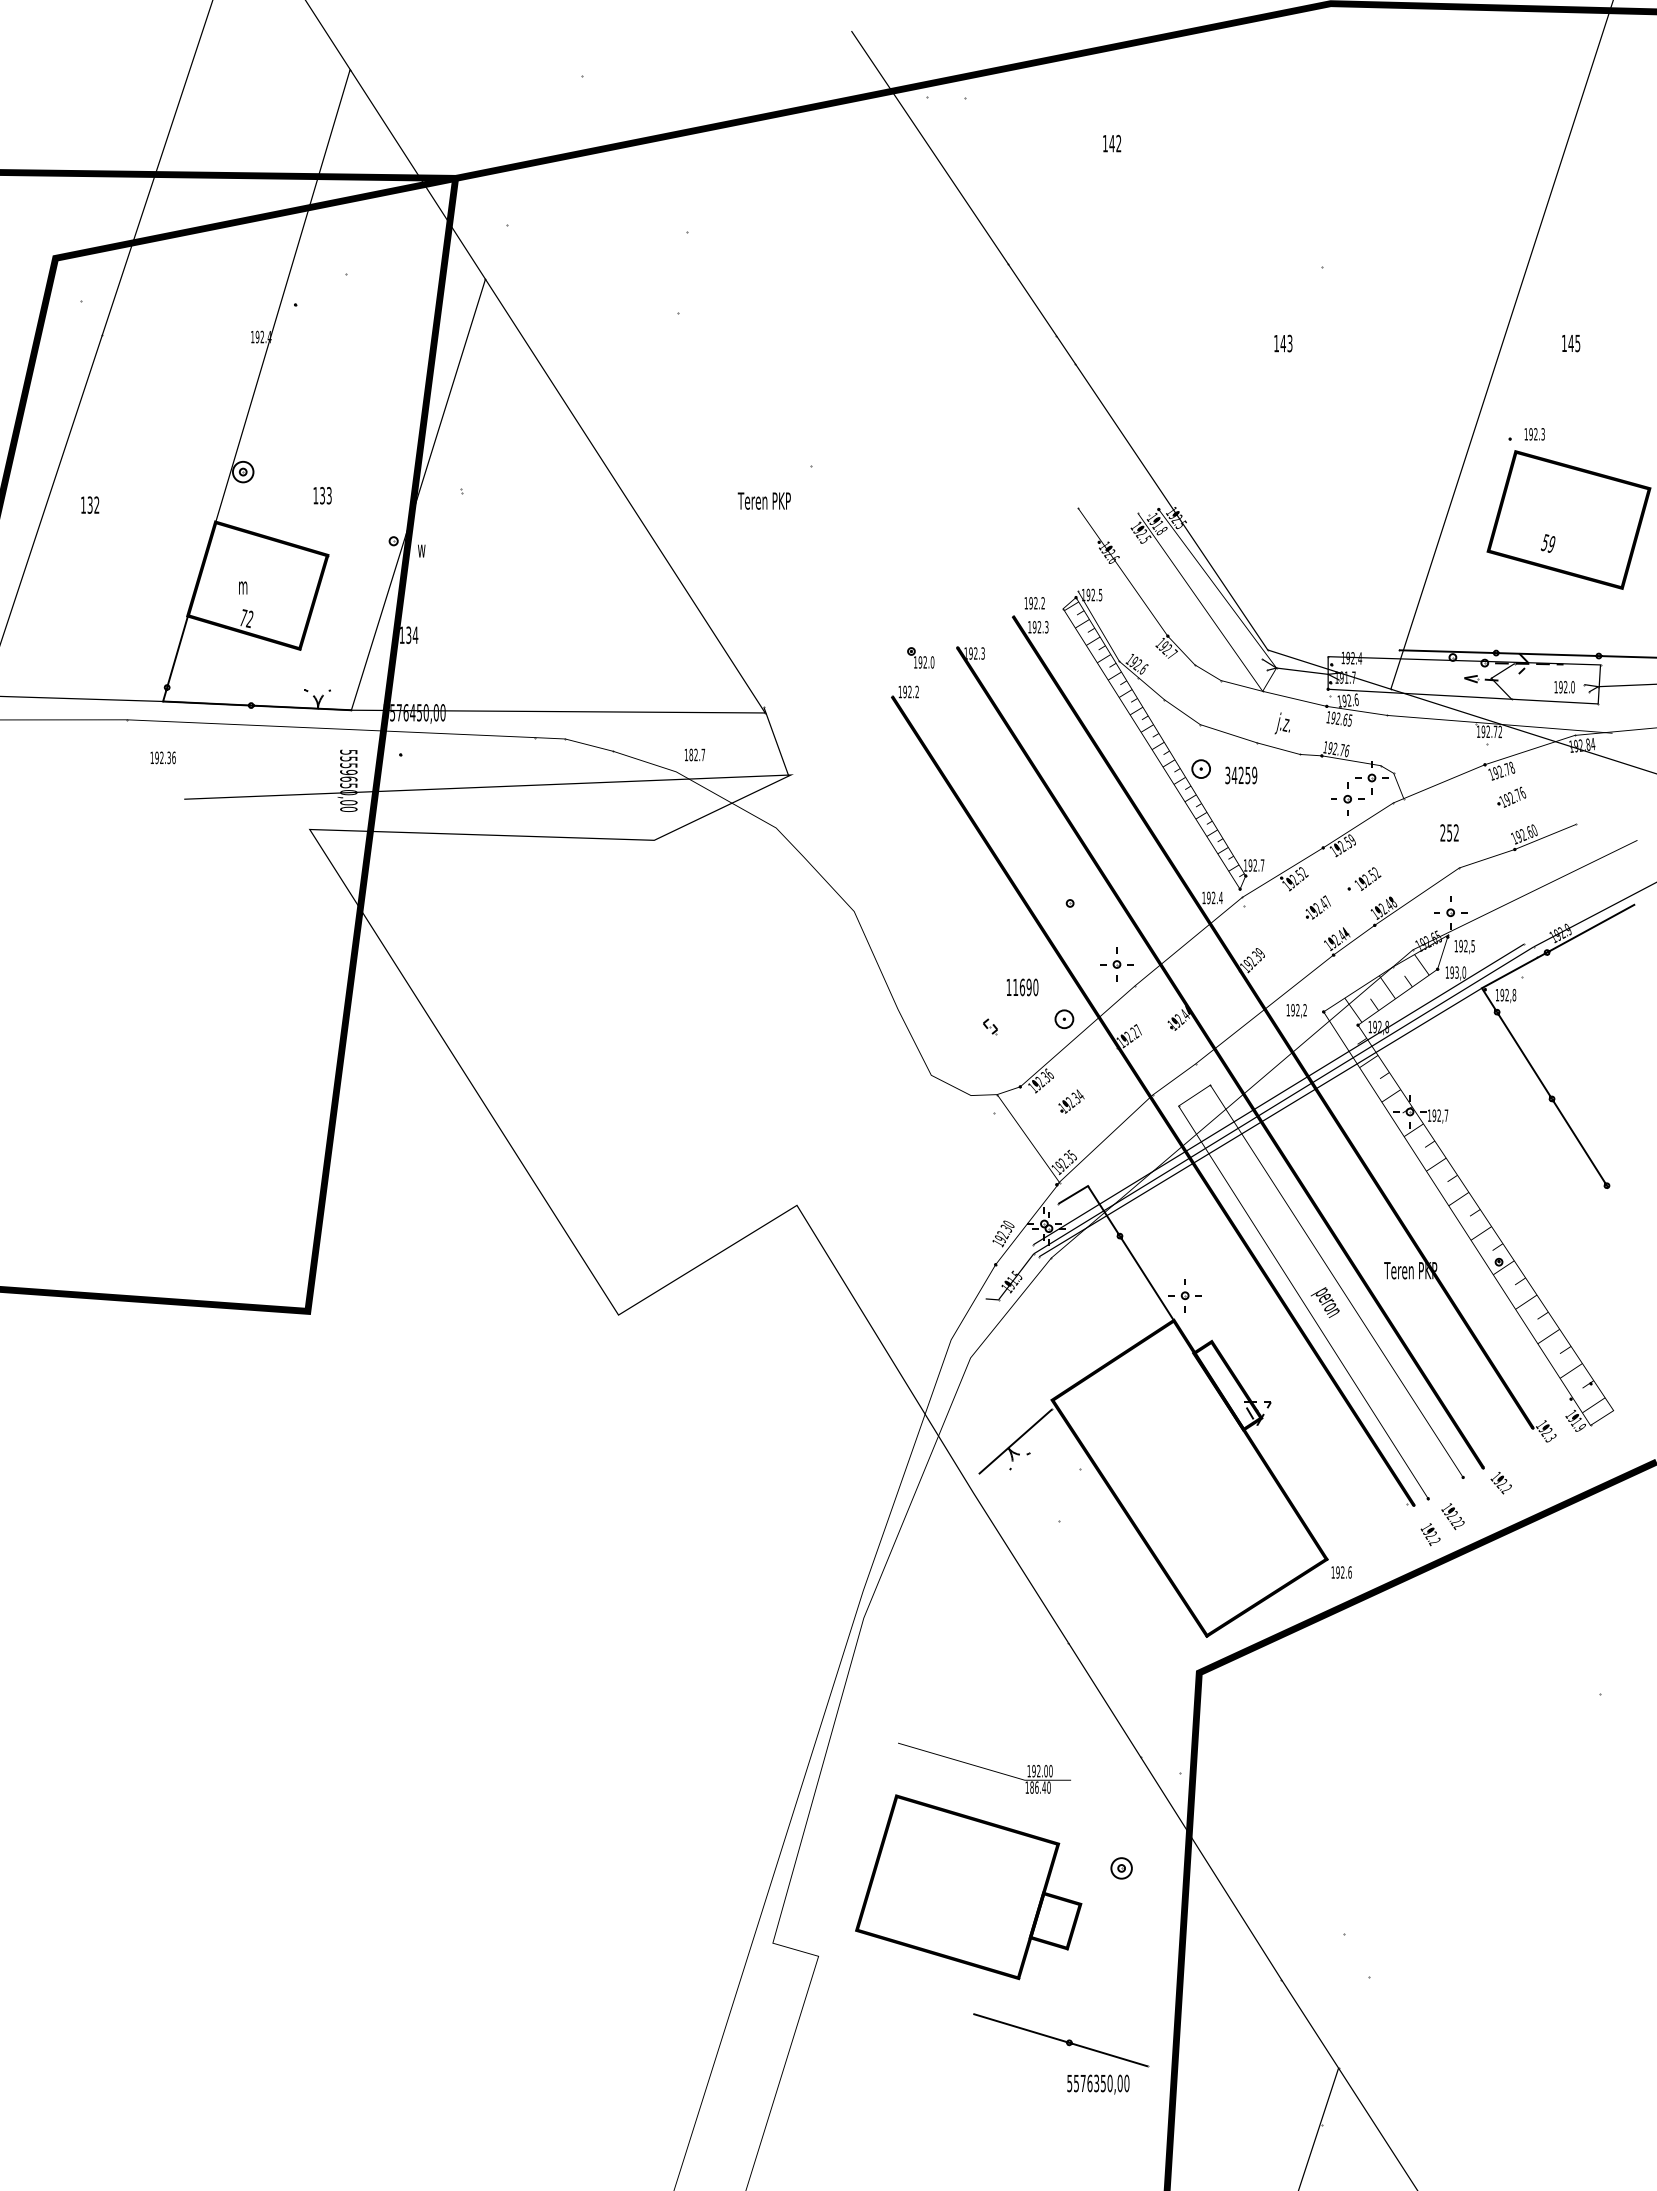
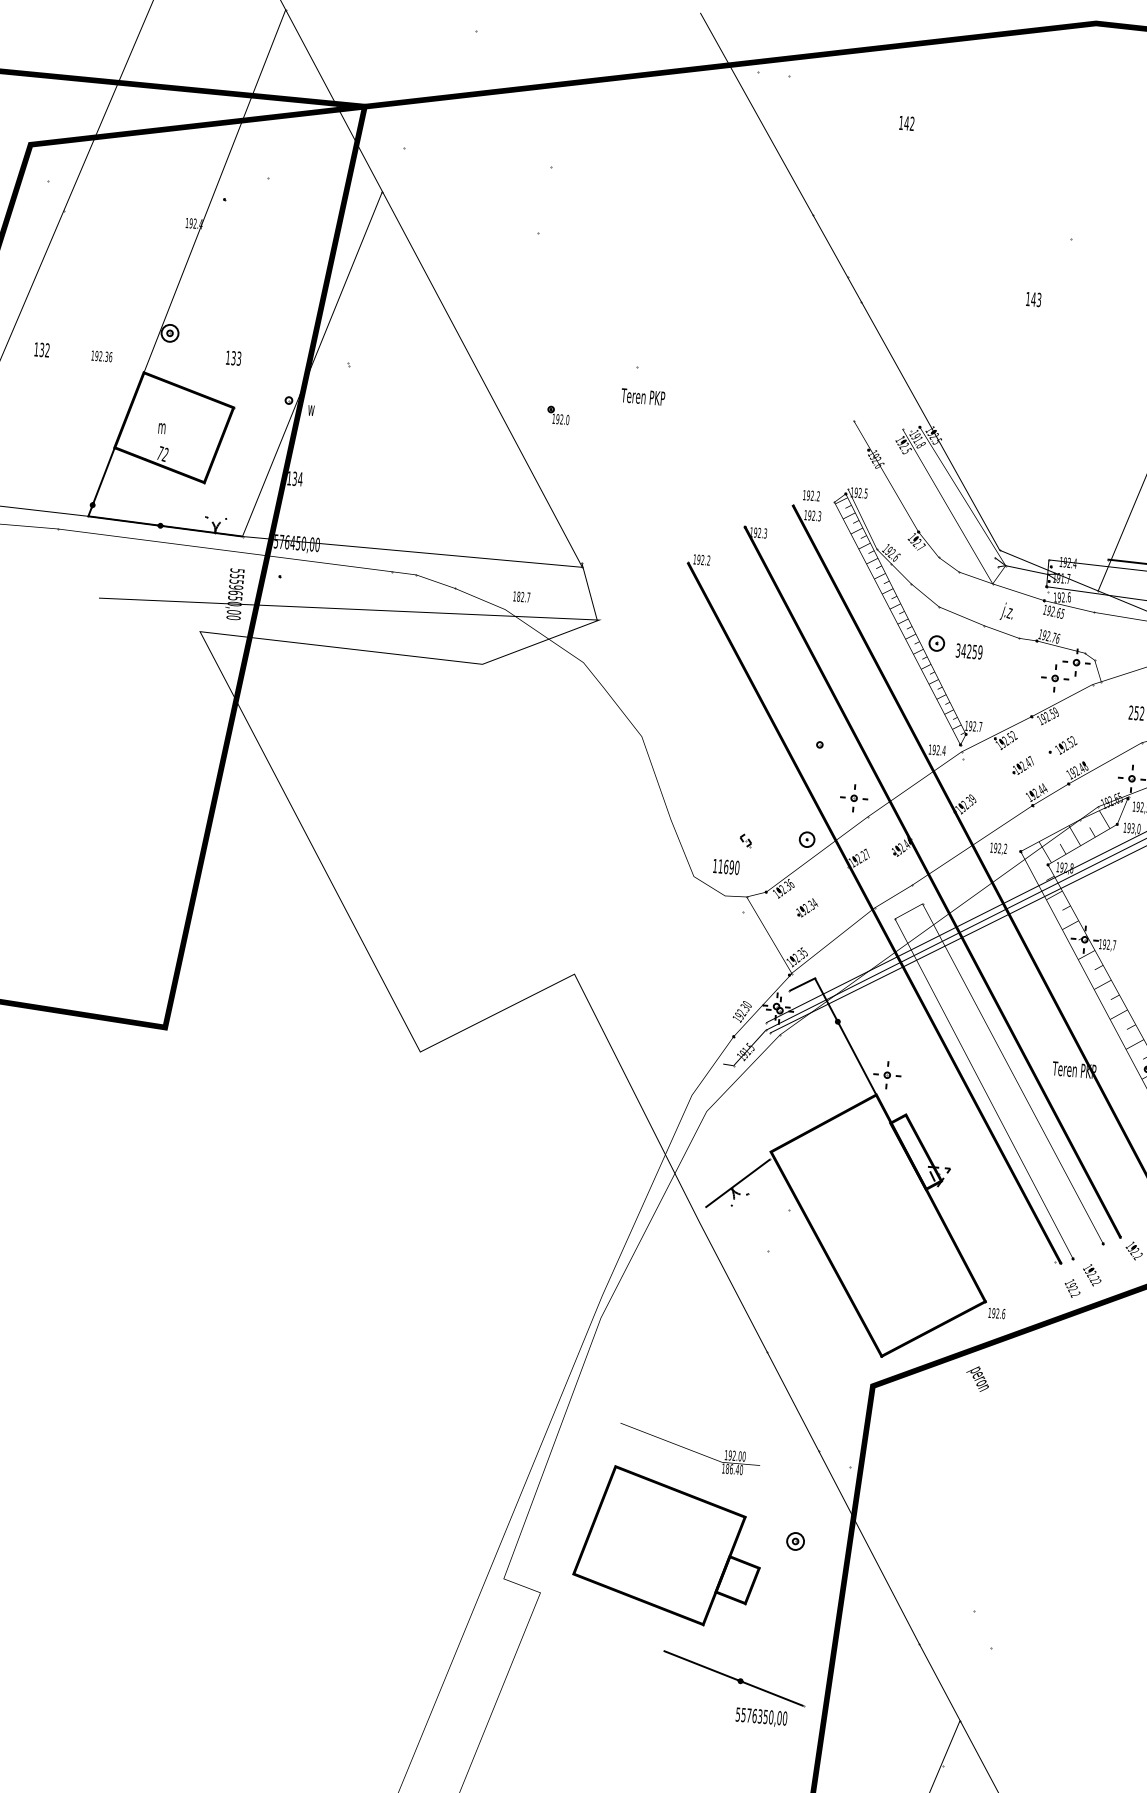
text: (763, 500) -> (642, 396), moved
part: (920, 657) -> (558, 415), moved
text: (162, 757) -> (101, 356), moved
text: (1022, 987) -> (726, 867), moved
text: (1324, 1302) -> (977, 1378), moved

